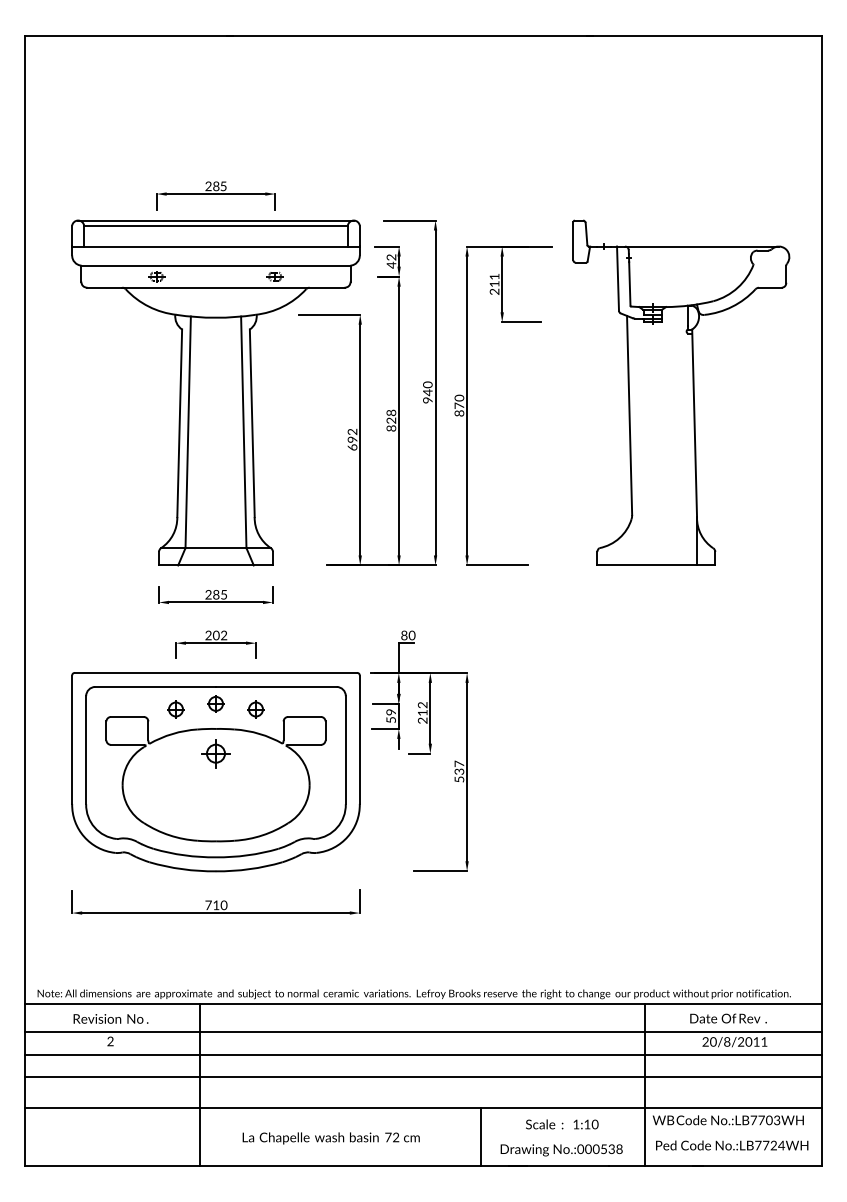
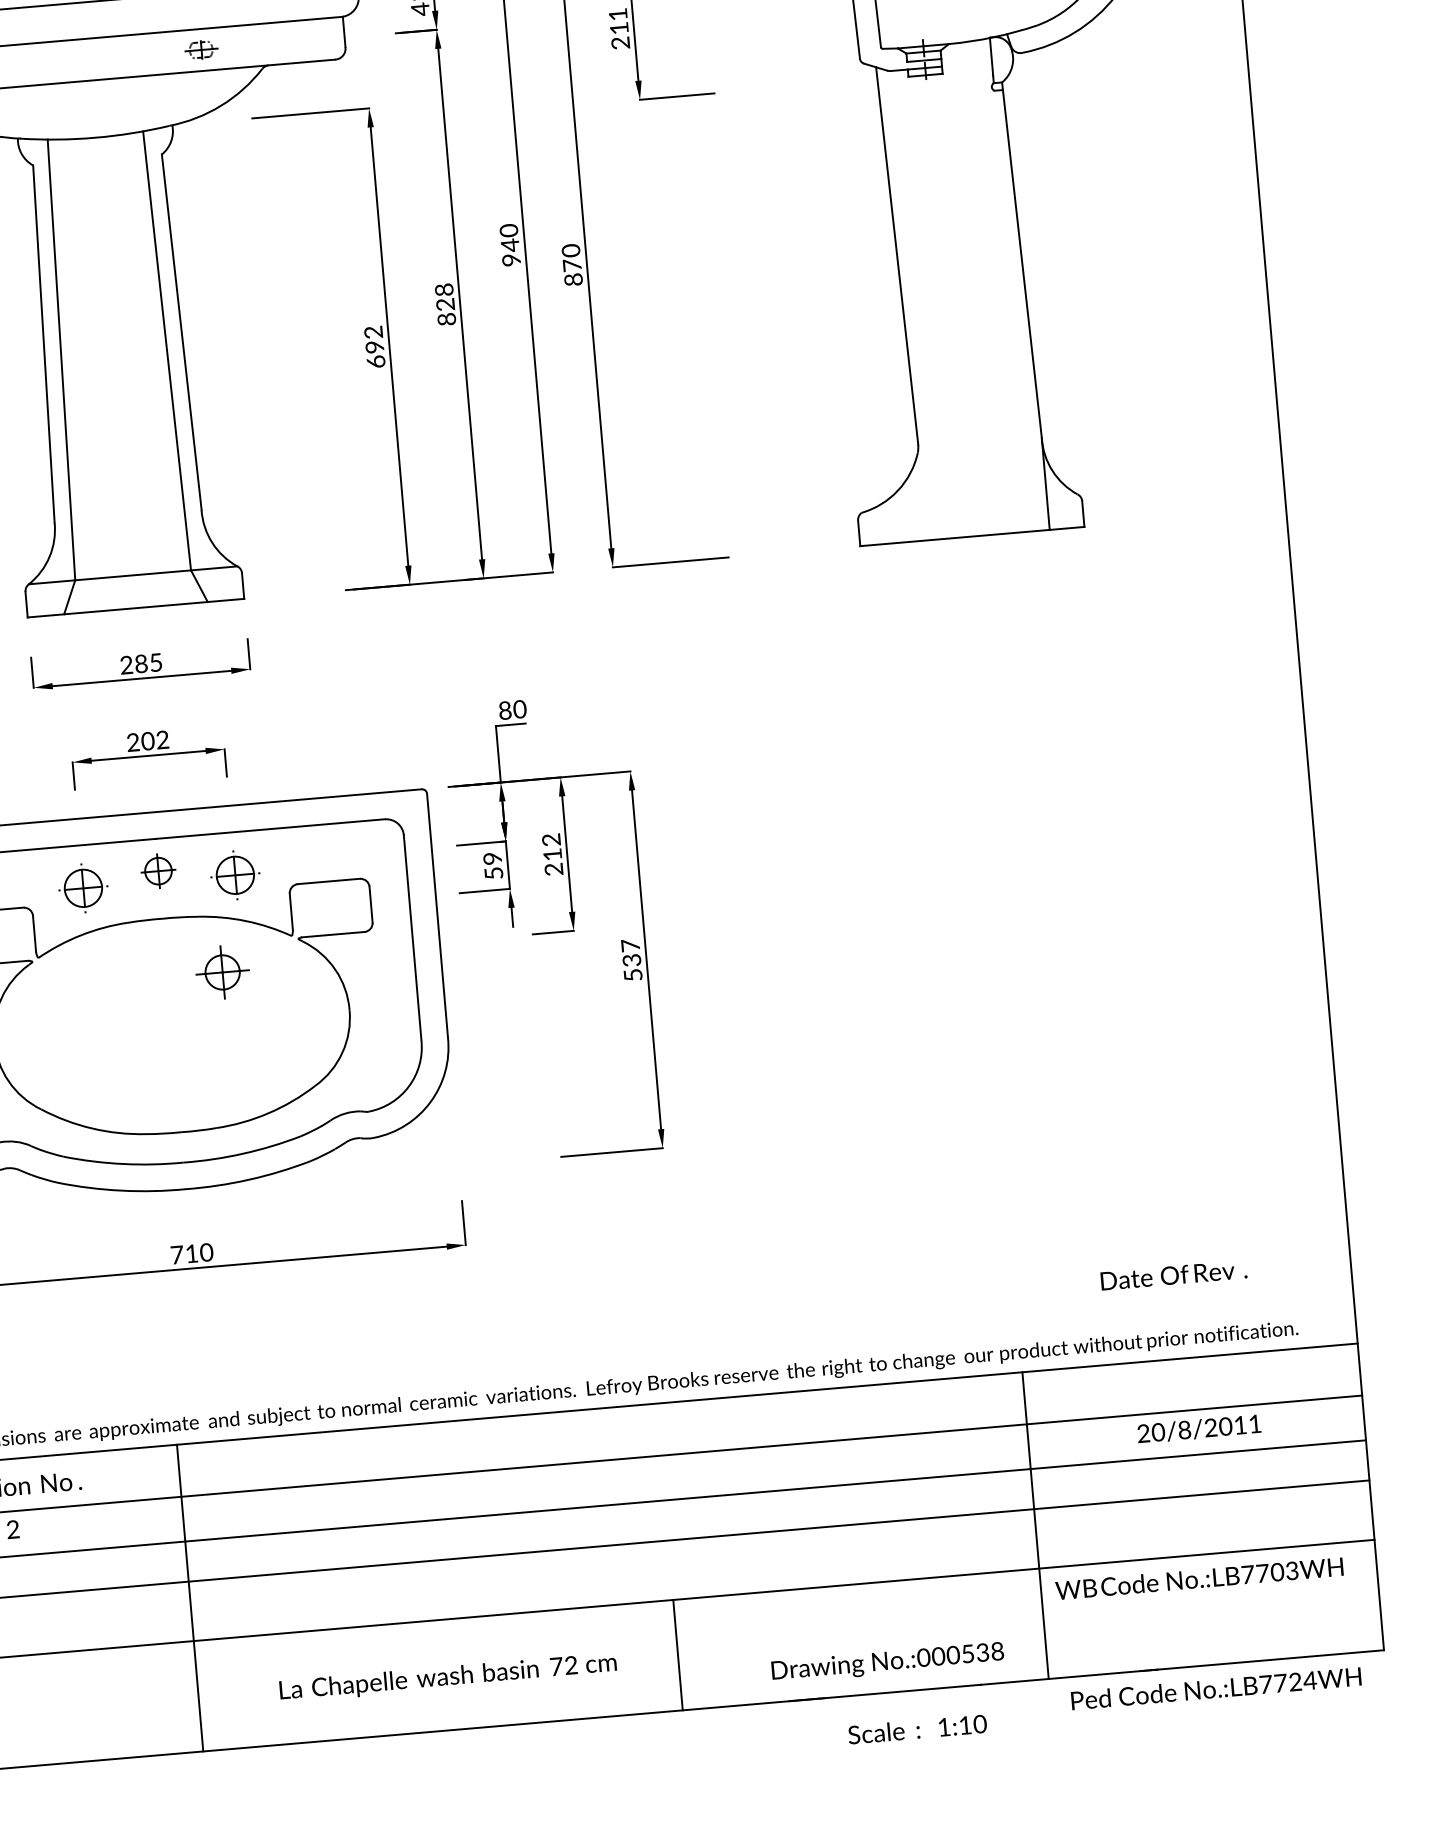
part: (175, 709) -> (82, 888), size x1.4
part: (255, 709) -> (234, 875), size x1.4
part: (215, 753) -> (221, 972), moved
text: (728, 1018) -> (1173, 1275), moved
text: (562, 1124) -> (918, 1729), moved
line: (481, 1136) -> (678, 1654), moved
text: (732, 1145) -> (1216, 1688), moved

